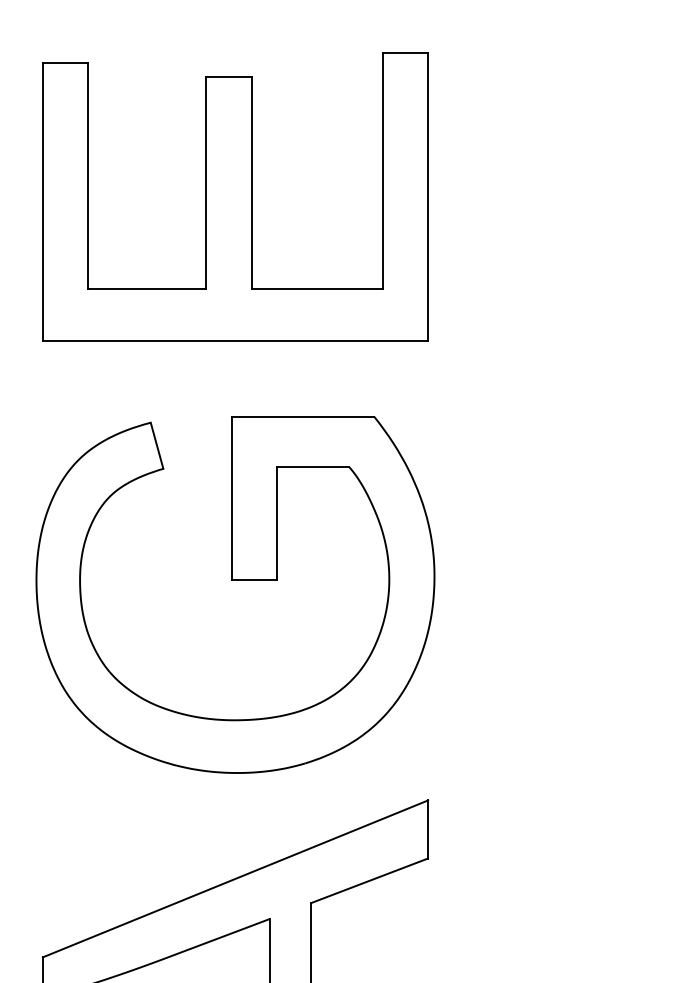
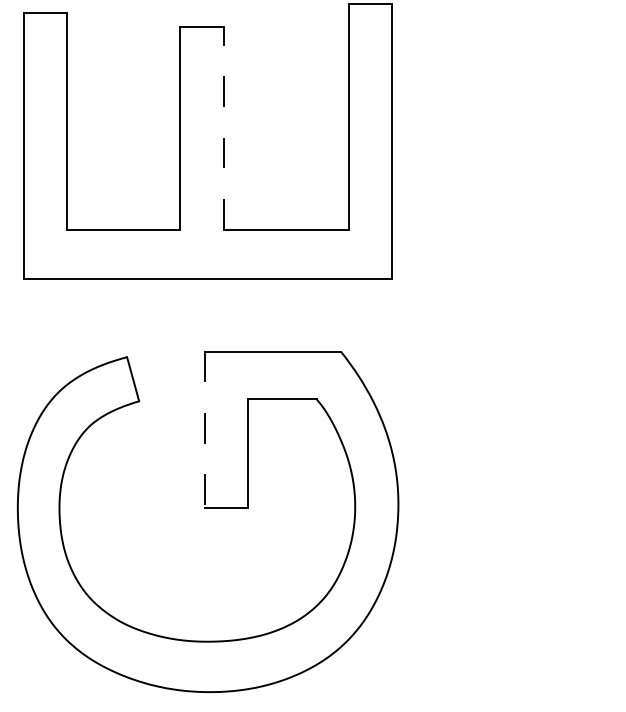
line: (251, 182) -> (223, 127), solid -> dashed
line: (231, 498) -> (204, 429), solid -> dashed

